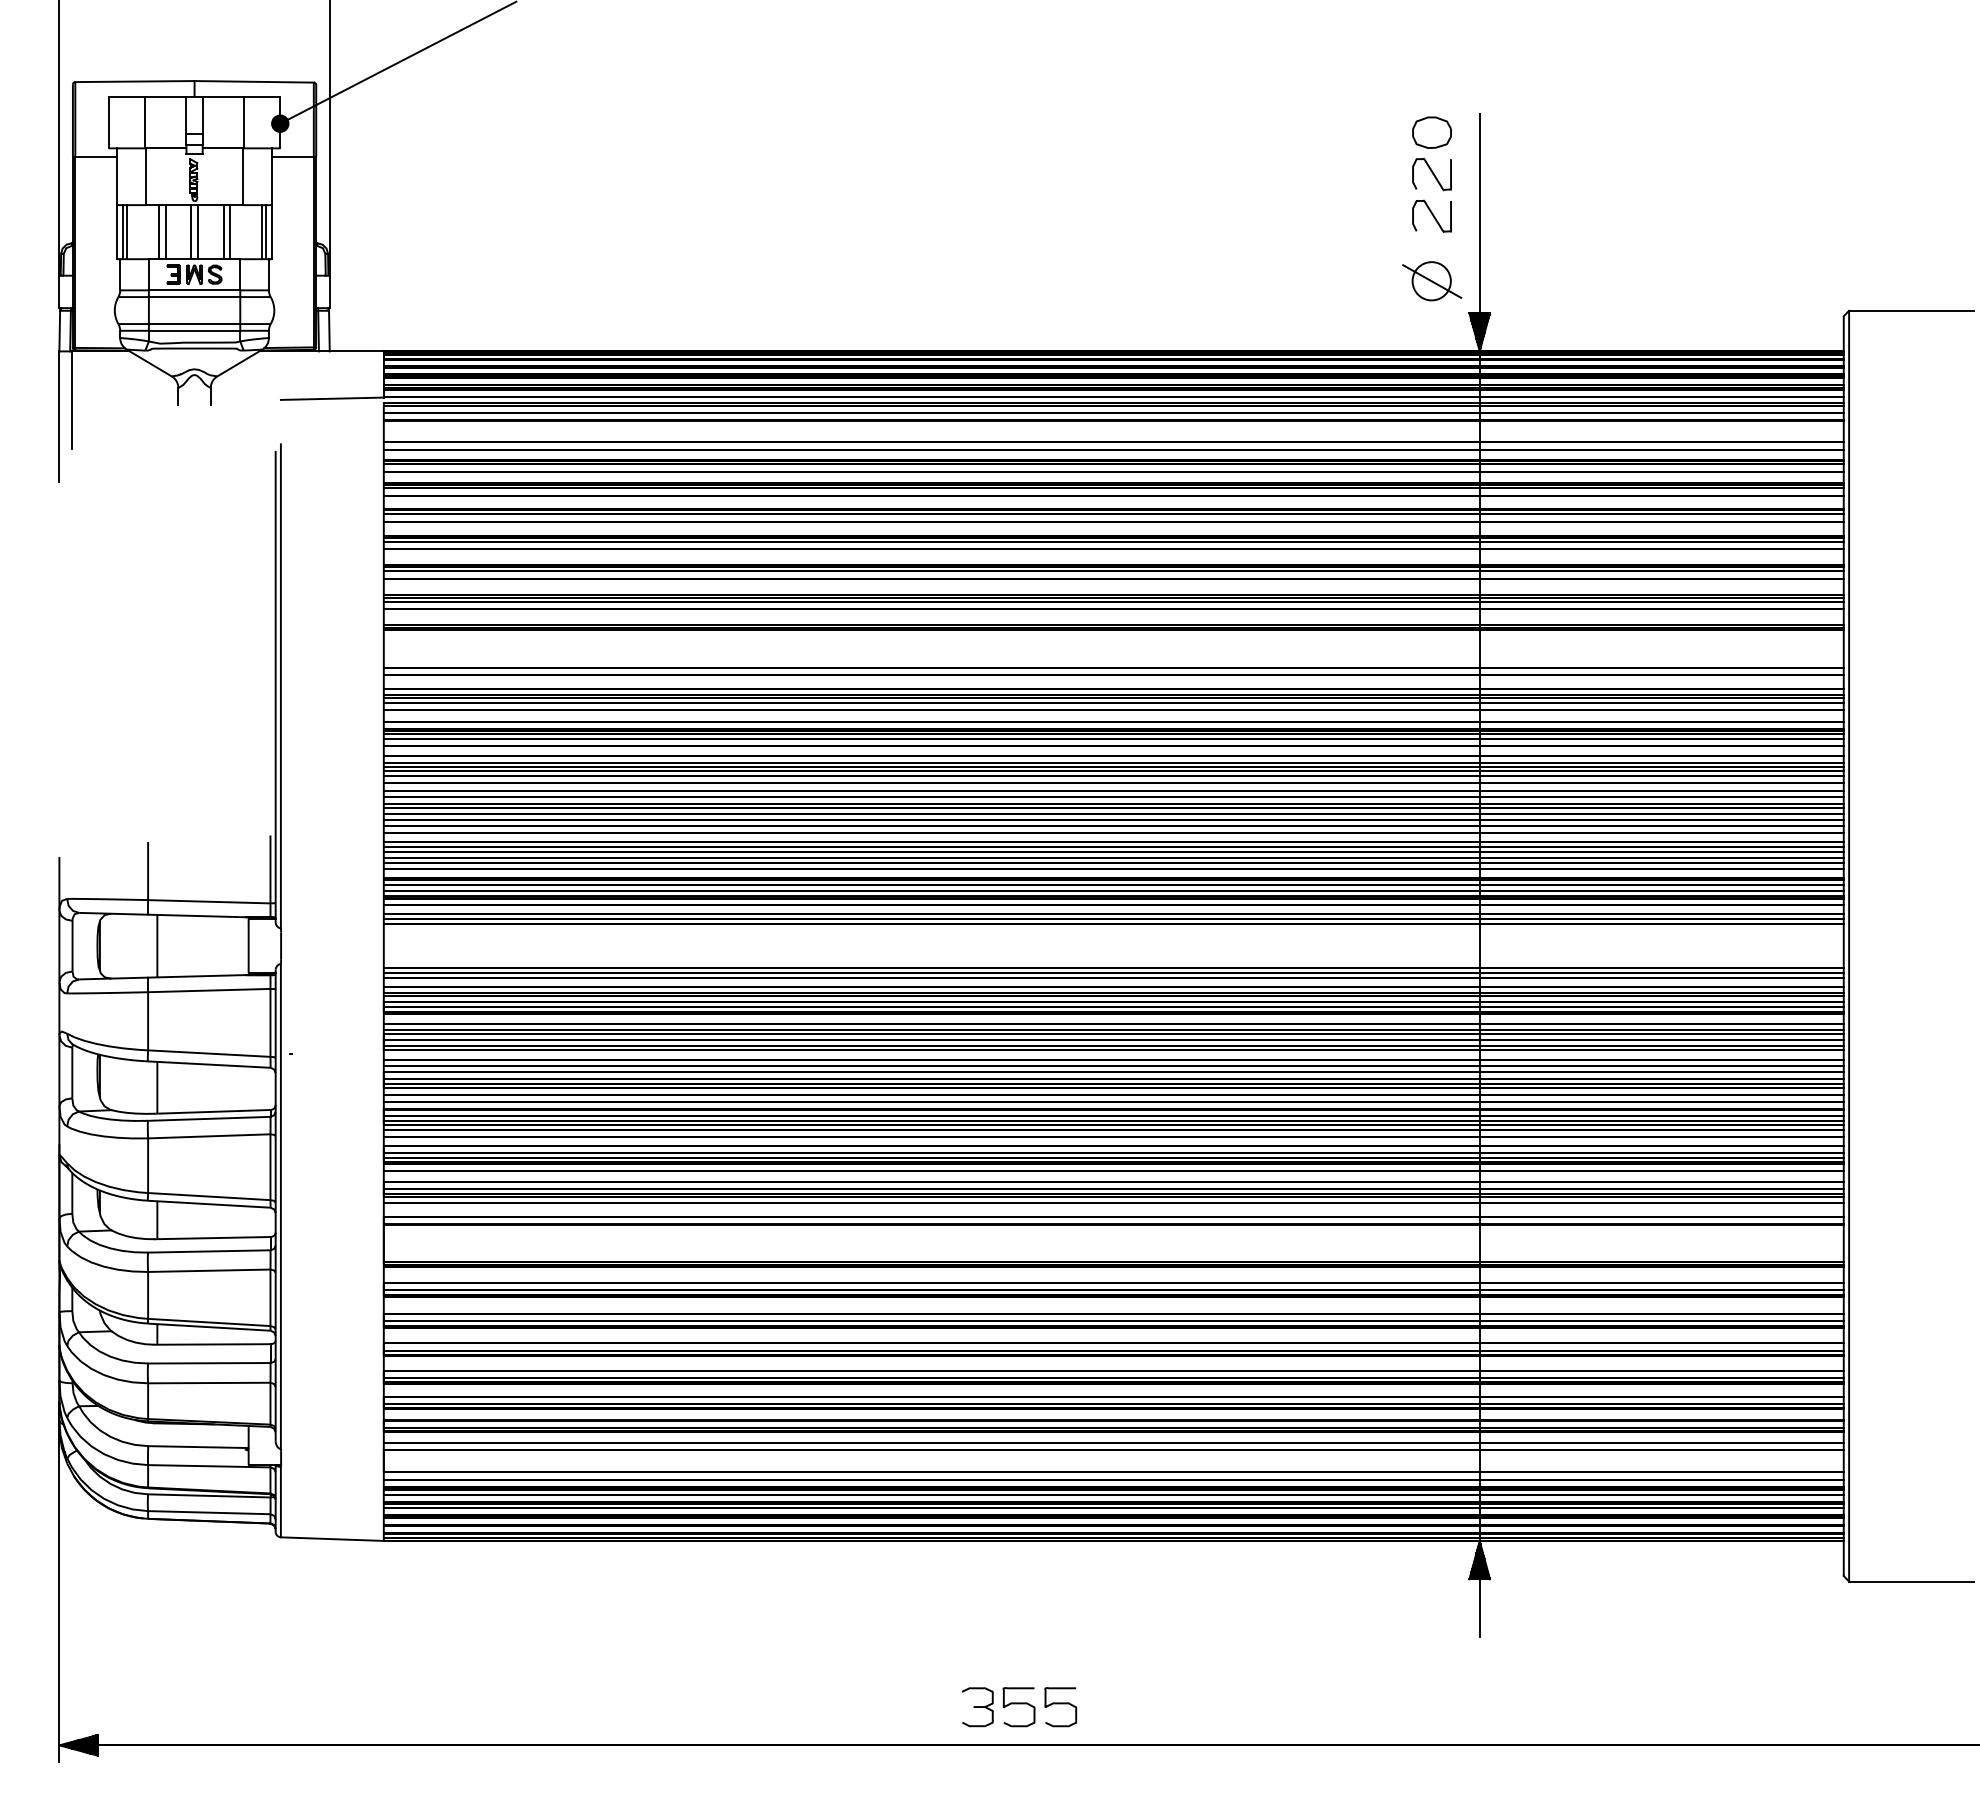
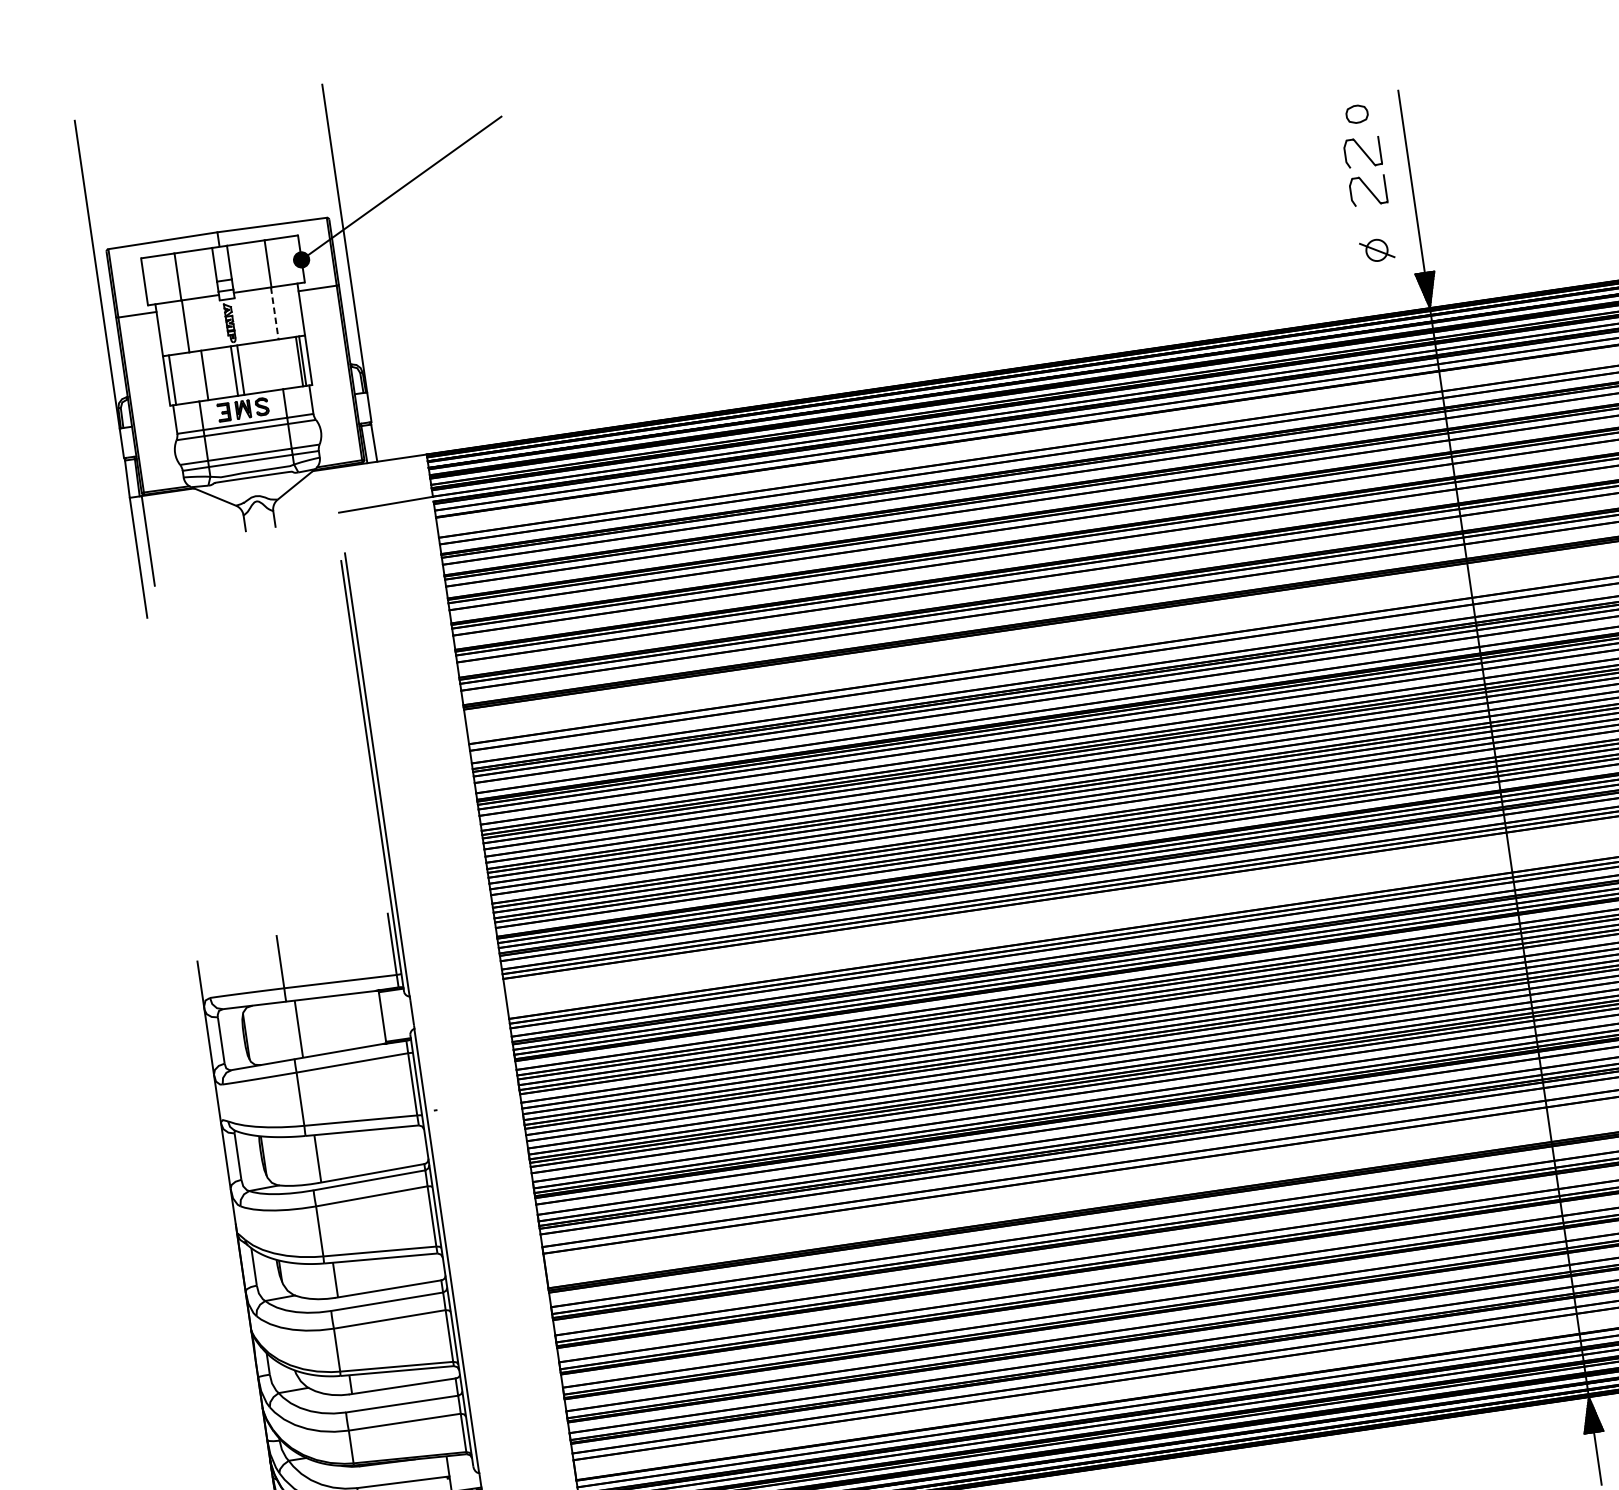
part: (1431, 132) -> (1356, 114), size x0.6
line: (243, 177) -> (275, 314), solid -> dashed
line: (126, 232) -> (175, 380), removed
line: (165, 232) -> (211, 374), removed
line: (223, 232) -> (264, 367), removed
line: (230, 232) -> (270, 366), removed
part: (1432, 281) -> (1377, 250), size x0.6

